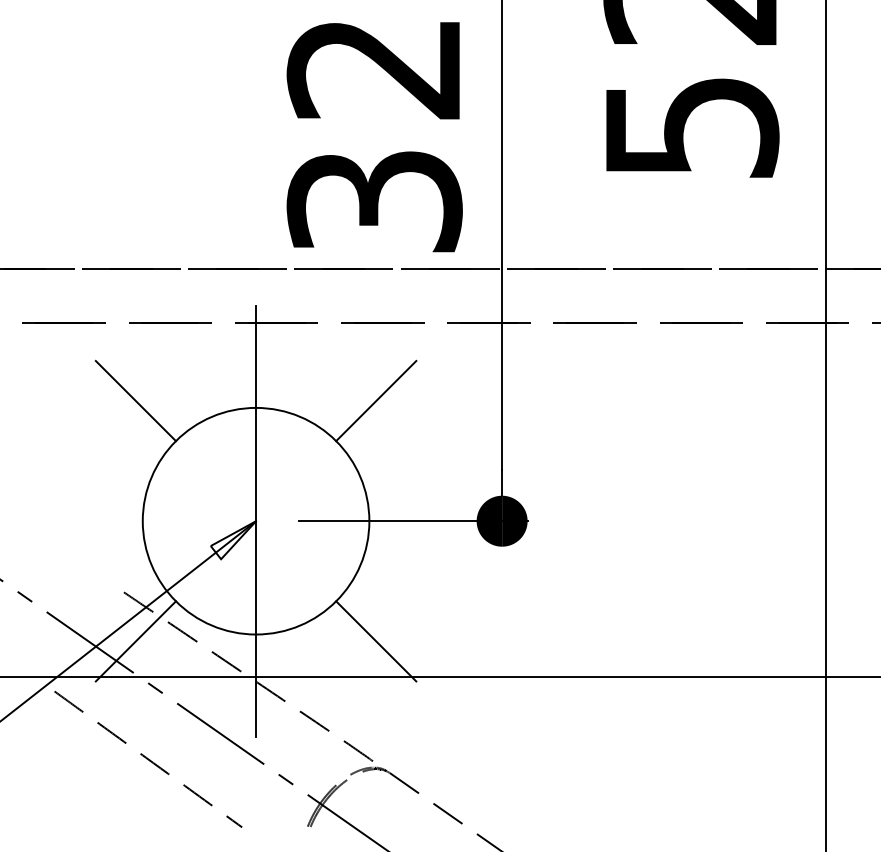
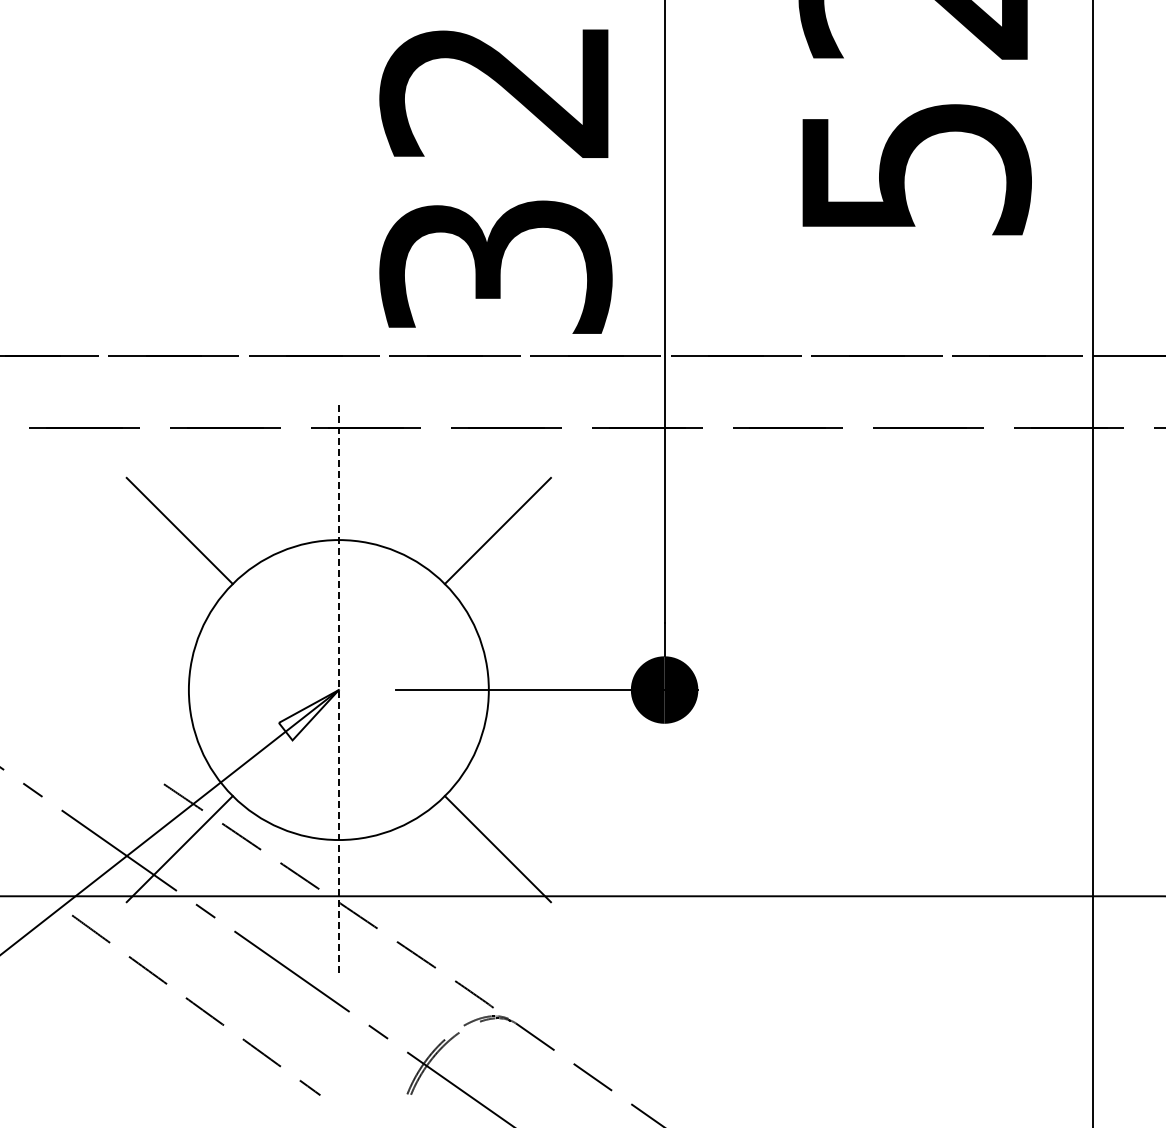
line: (255, 521) -> (338, 690), solid -> dashed

